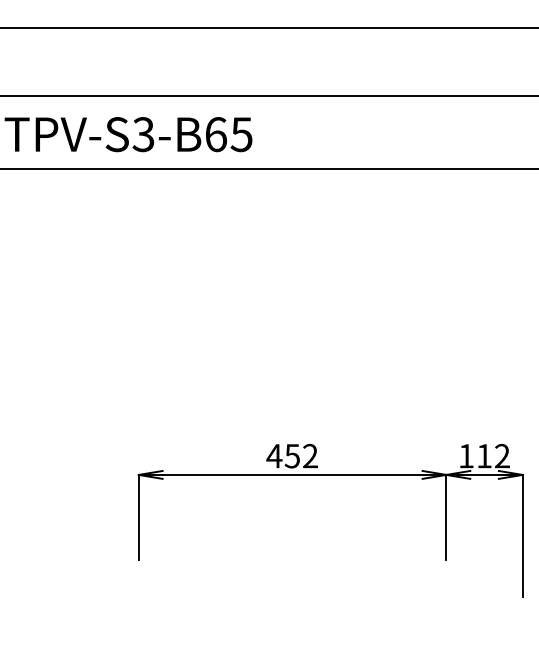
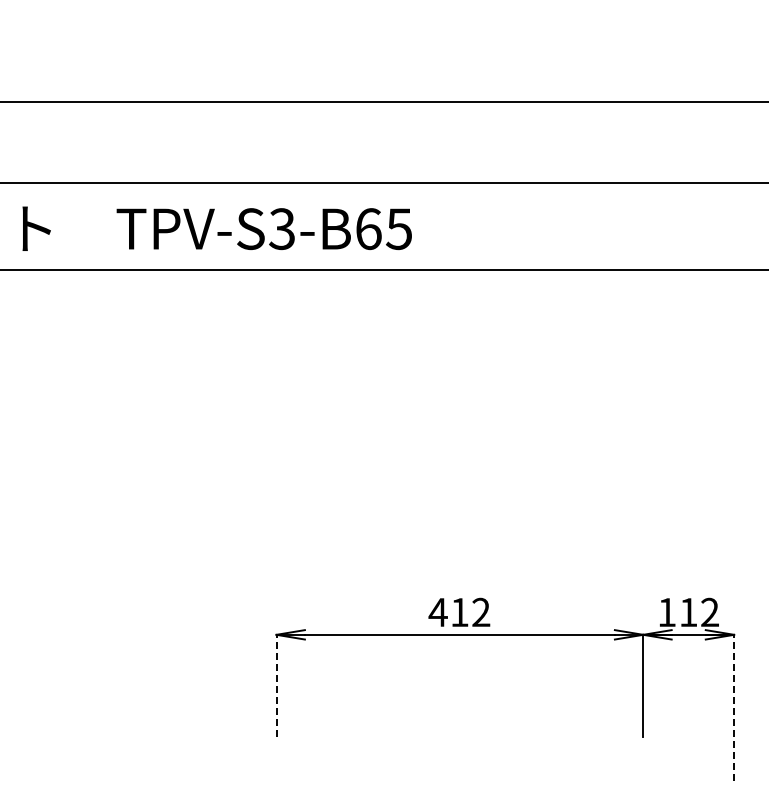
text: (292, 456) -> (459, 612), 452 -> 412
line: (138, 517) -> (276, 685), solid -> dashed
line: (522, 535) -> (734, 707), solid -> dashed

